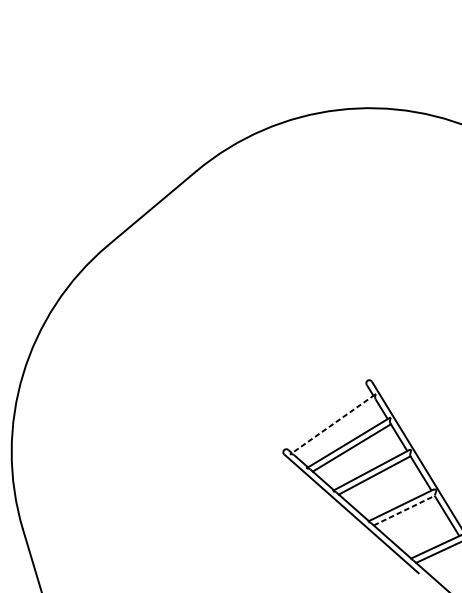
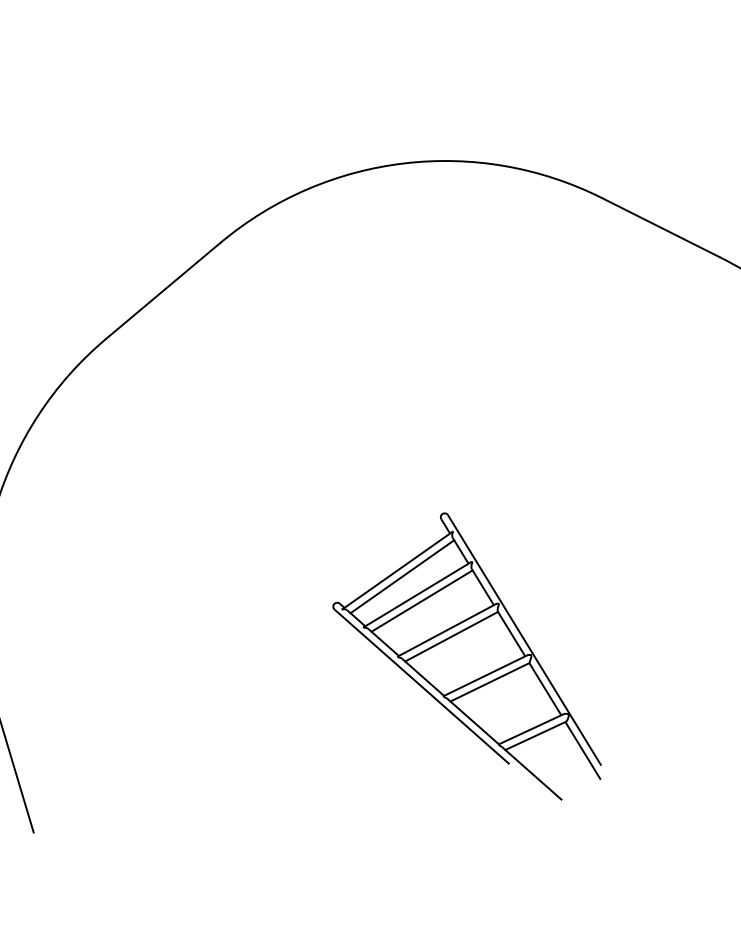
line: (332, 424) -> (397, 570), dashed -> solid
line: (336, 428) -> (402, 576), added
line: (403, 510) -> (489, 682), dashed -> solid

